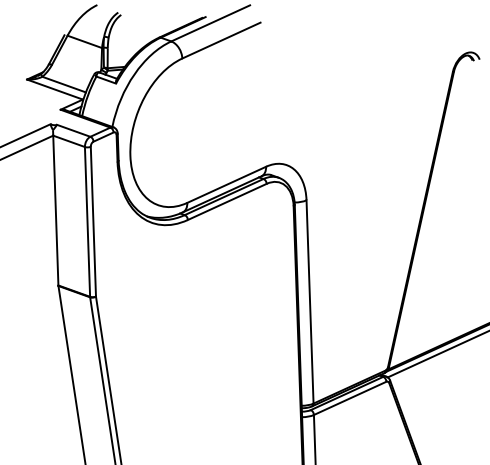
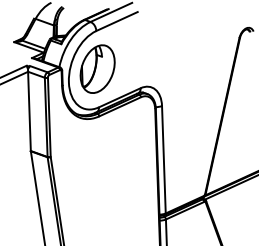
part: (184, 129) -> (97, 68), added

